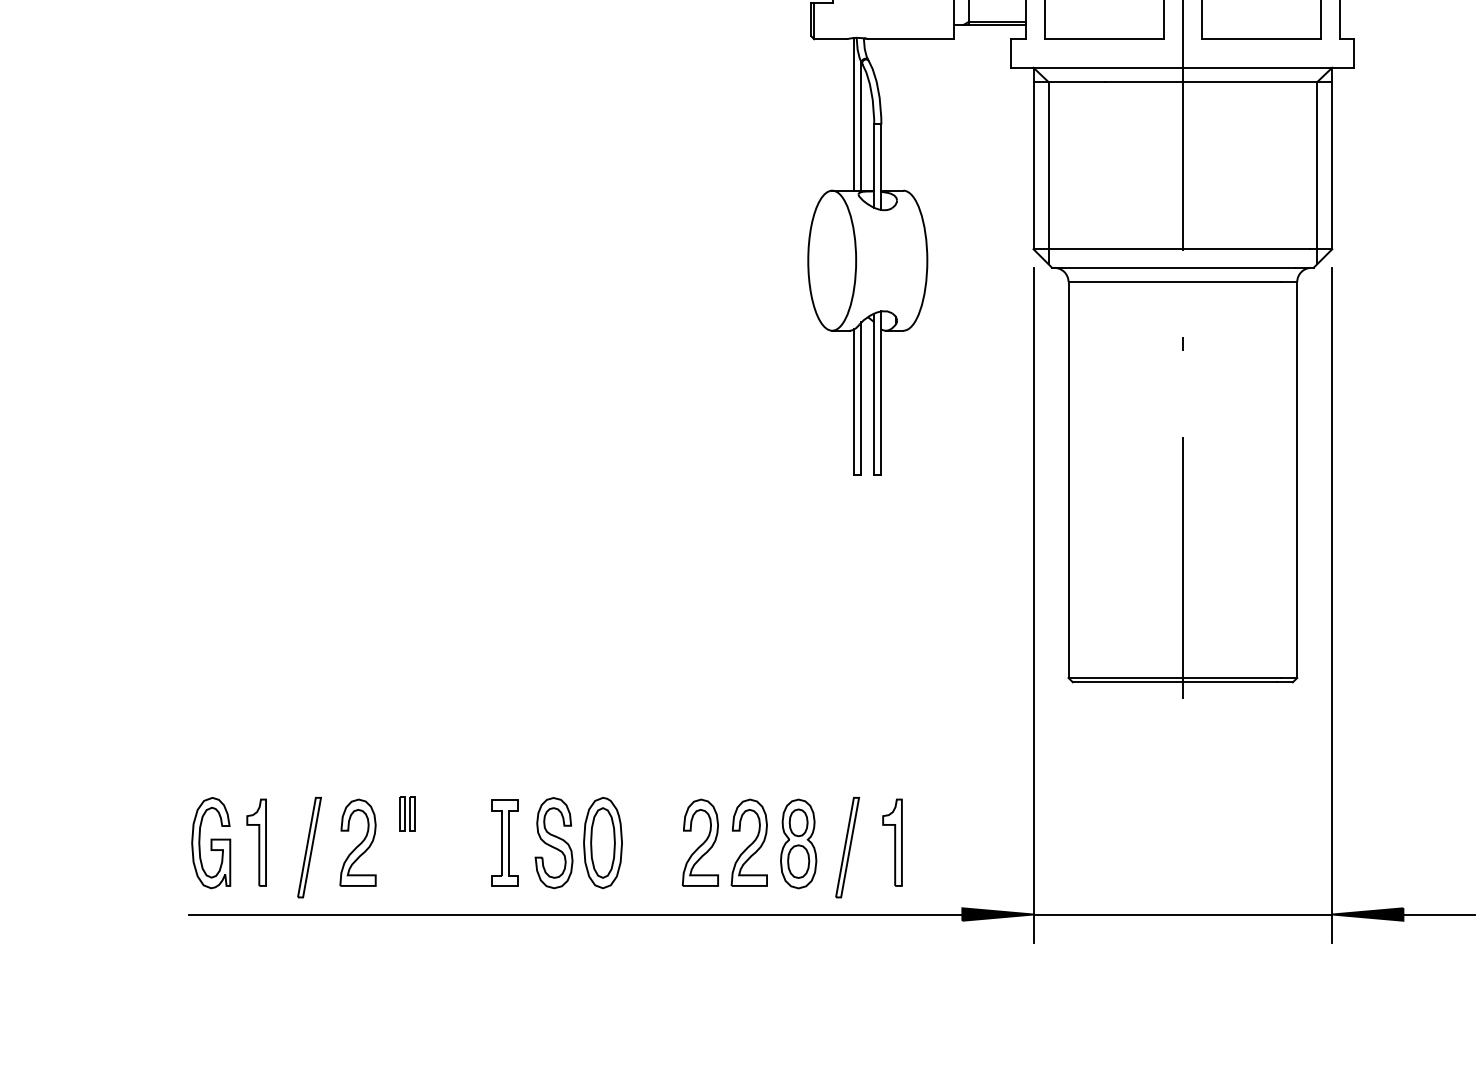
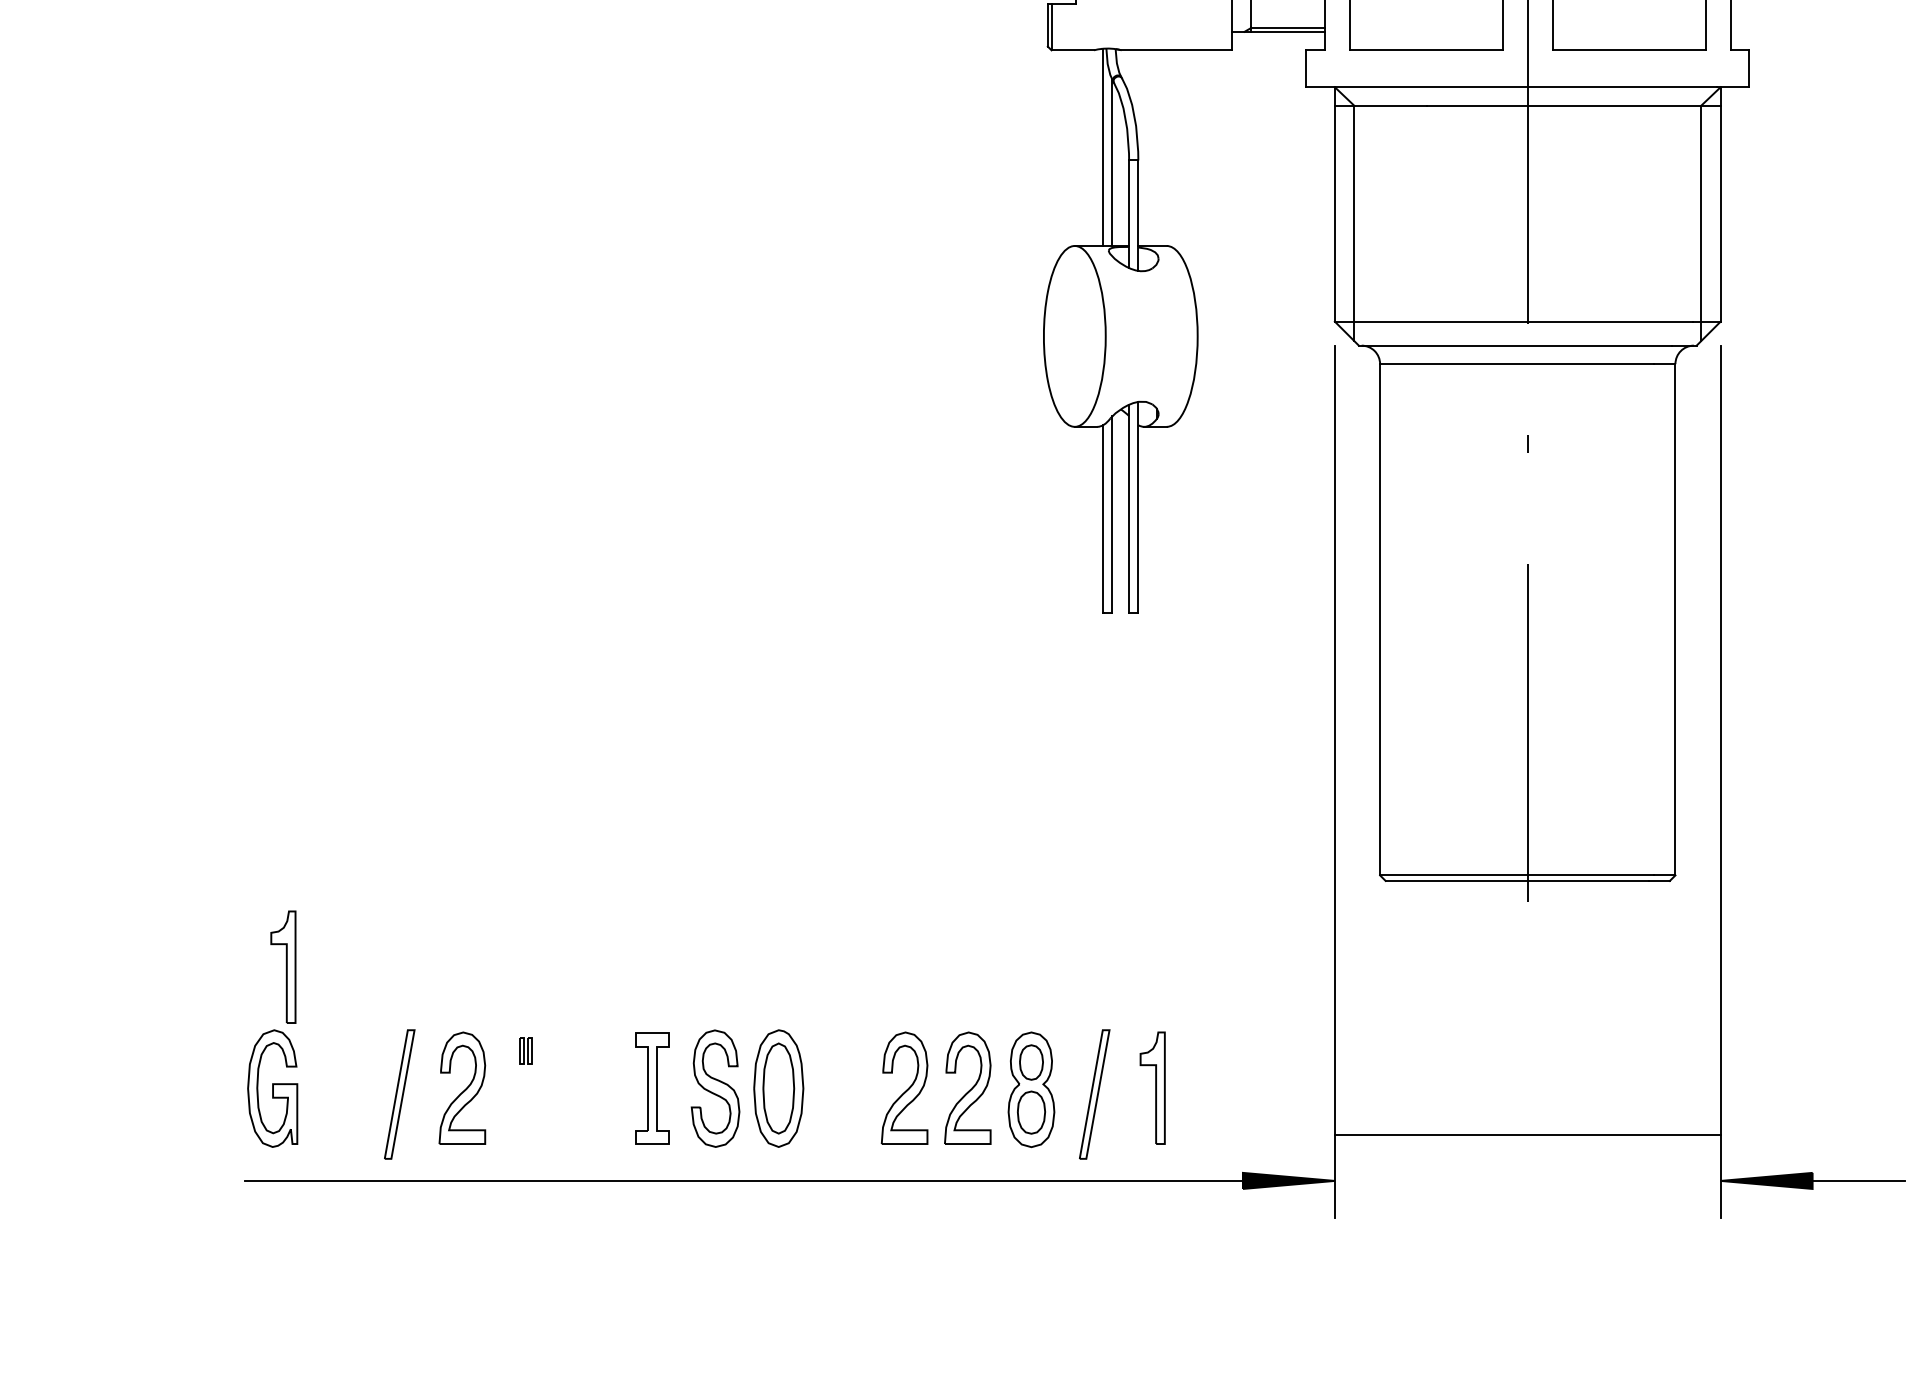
part: (406, 813) -> (525, 1050), size x0.6
part: (256, 842) -> (283, 966), moved
line: (1182, 914) -> (1527, 1134), moved

